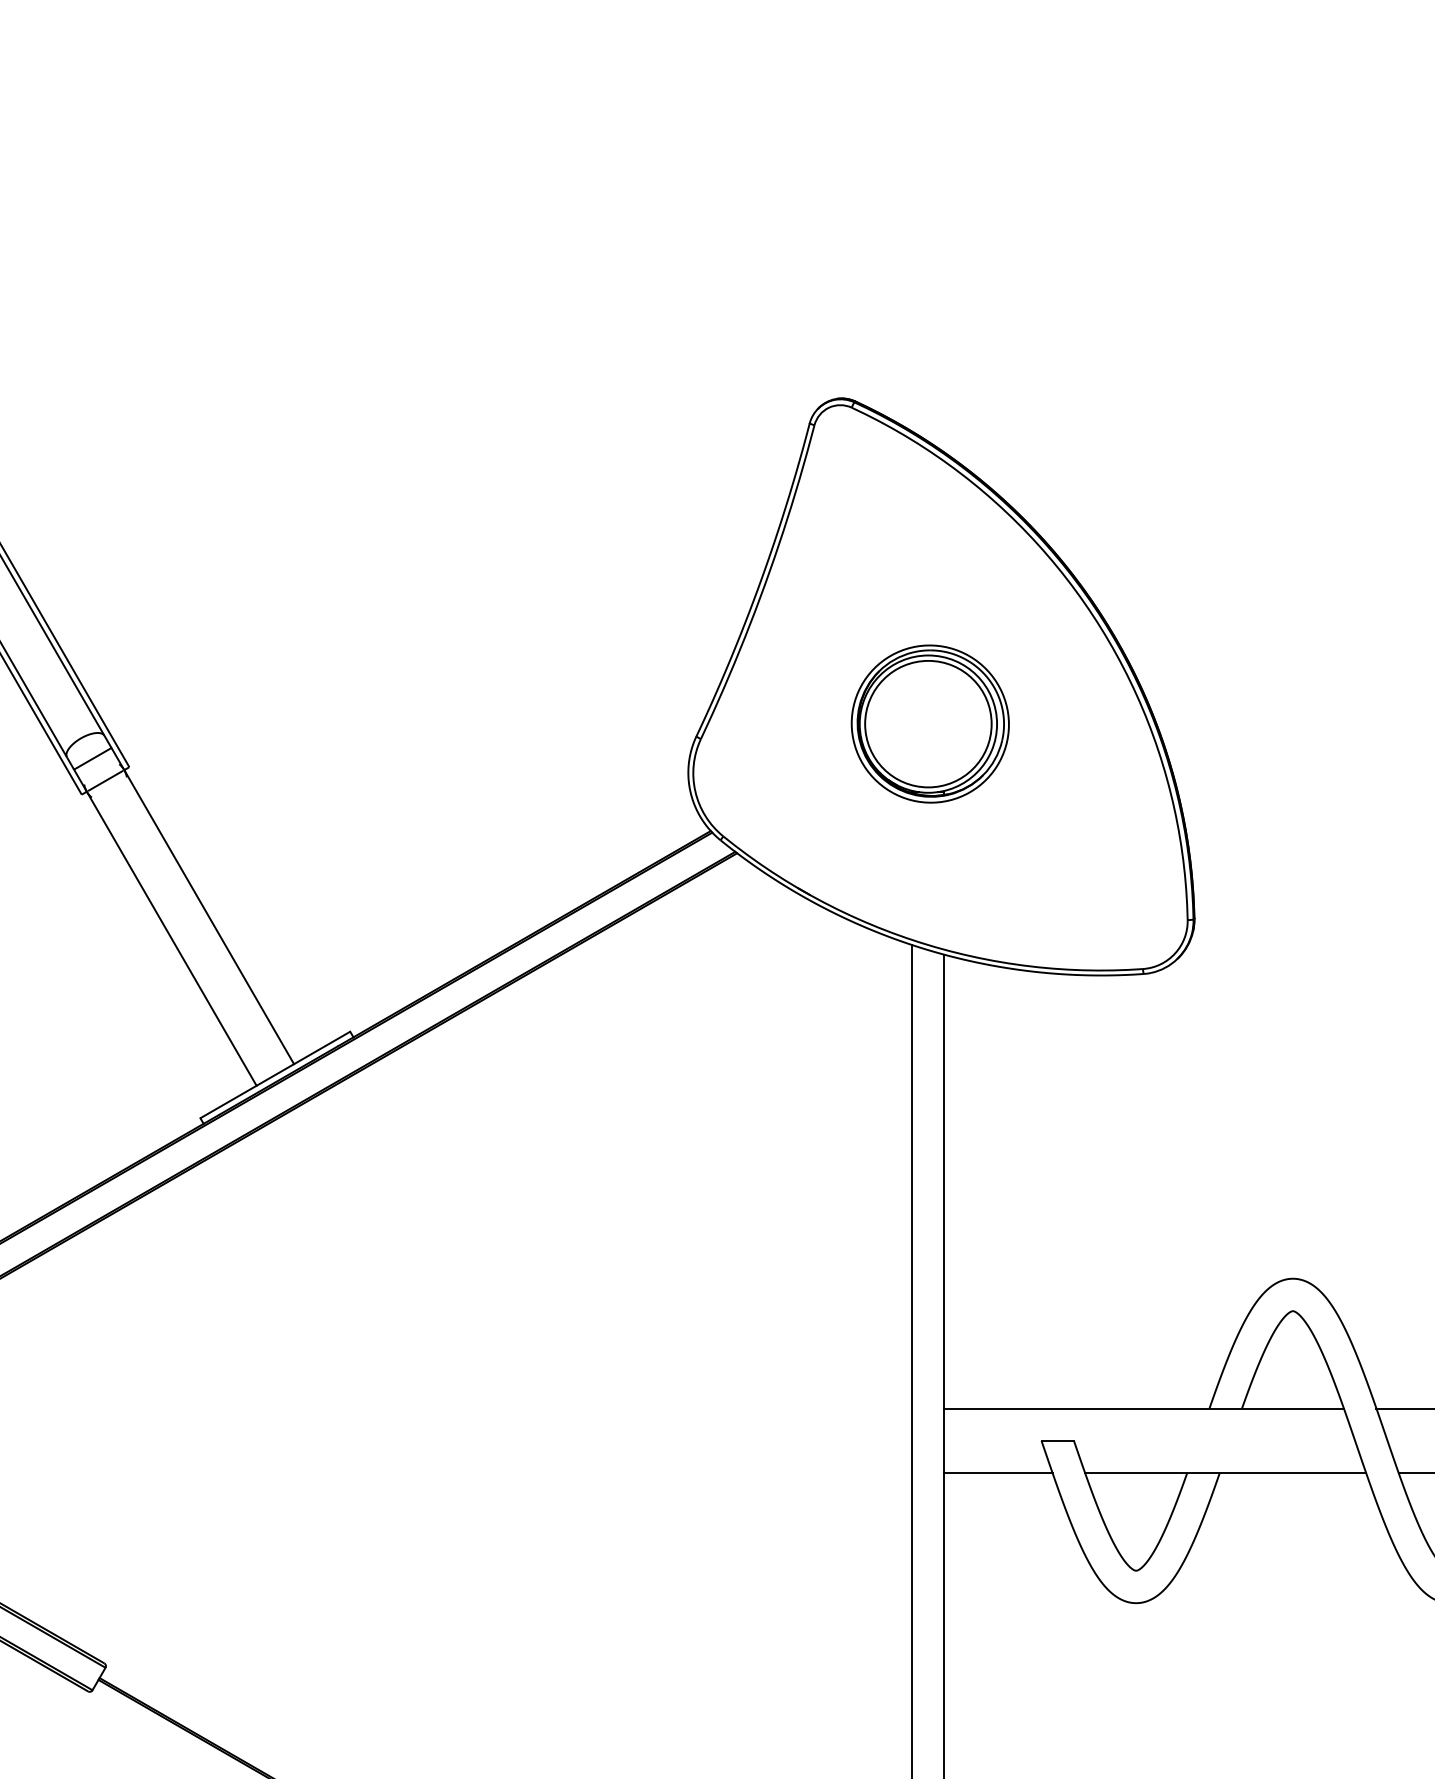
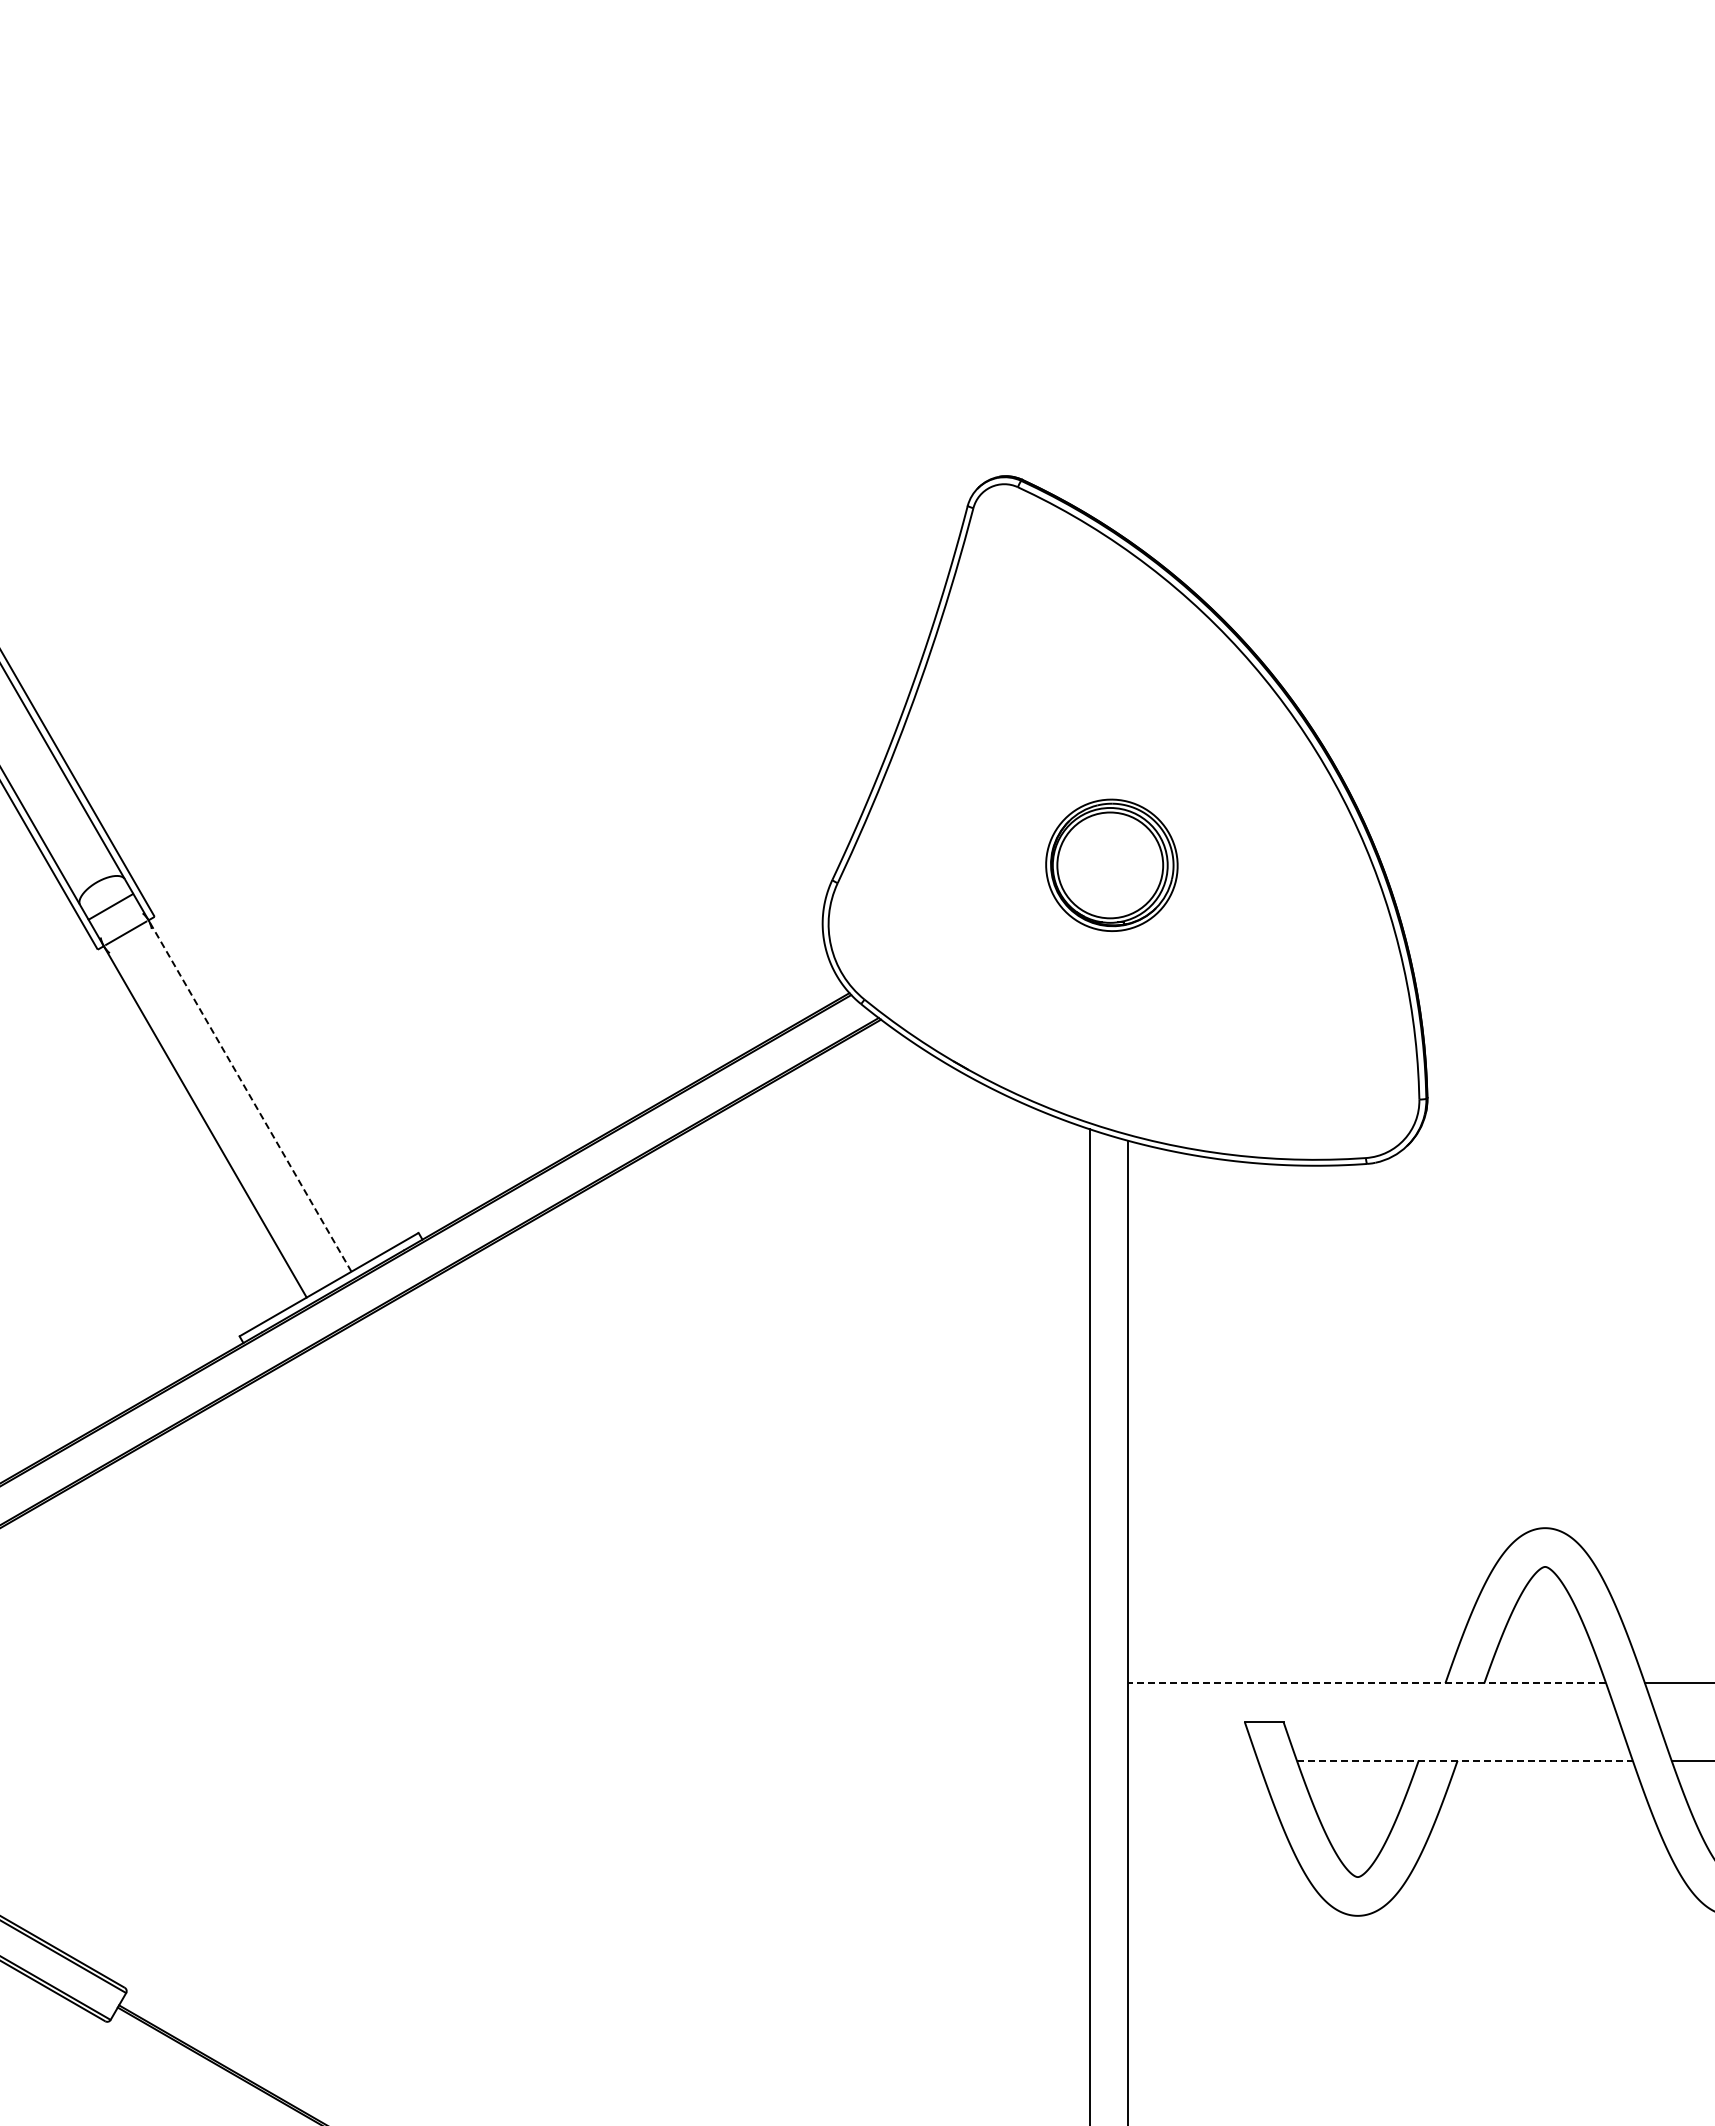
part: (930, 724) -> (1111, 865), size x0.7
line: (209, 917) -> (250, 1096), solid -> dashed
line: (1144, 1408) -> (1367, 1683), solid -> dashed
line: (998, 1473) -> (1193, 1760), removed
line: (1225, 1473) -> (1464, 1760), solid -> dashed

